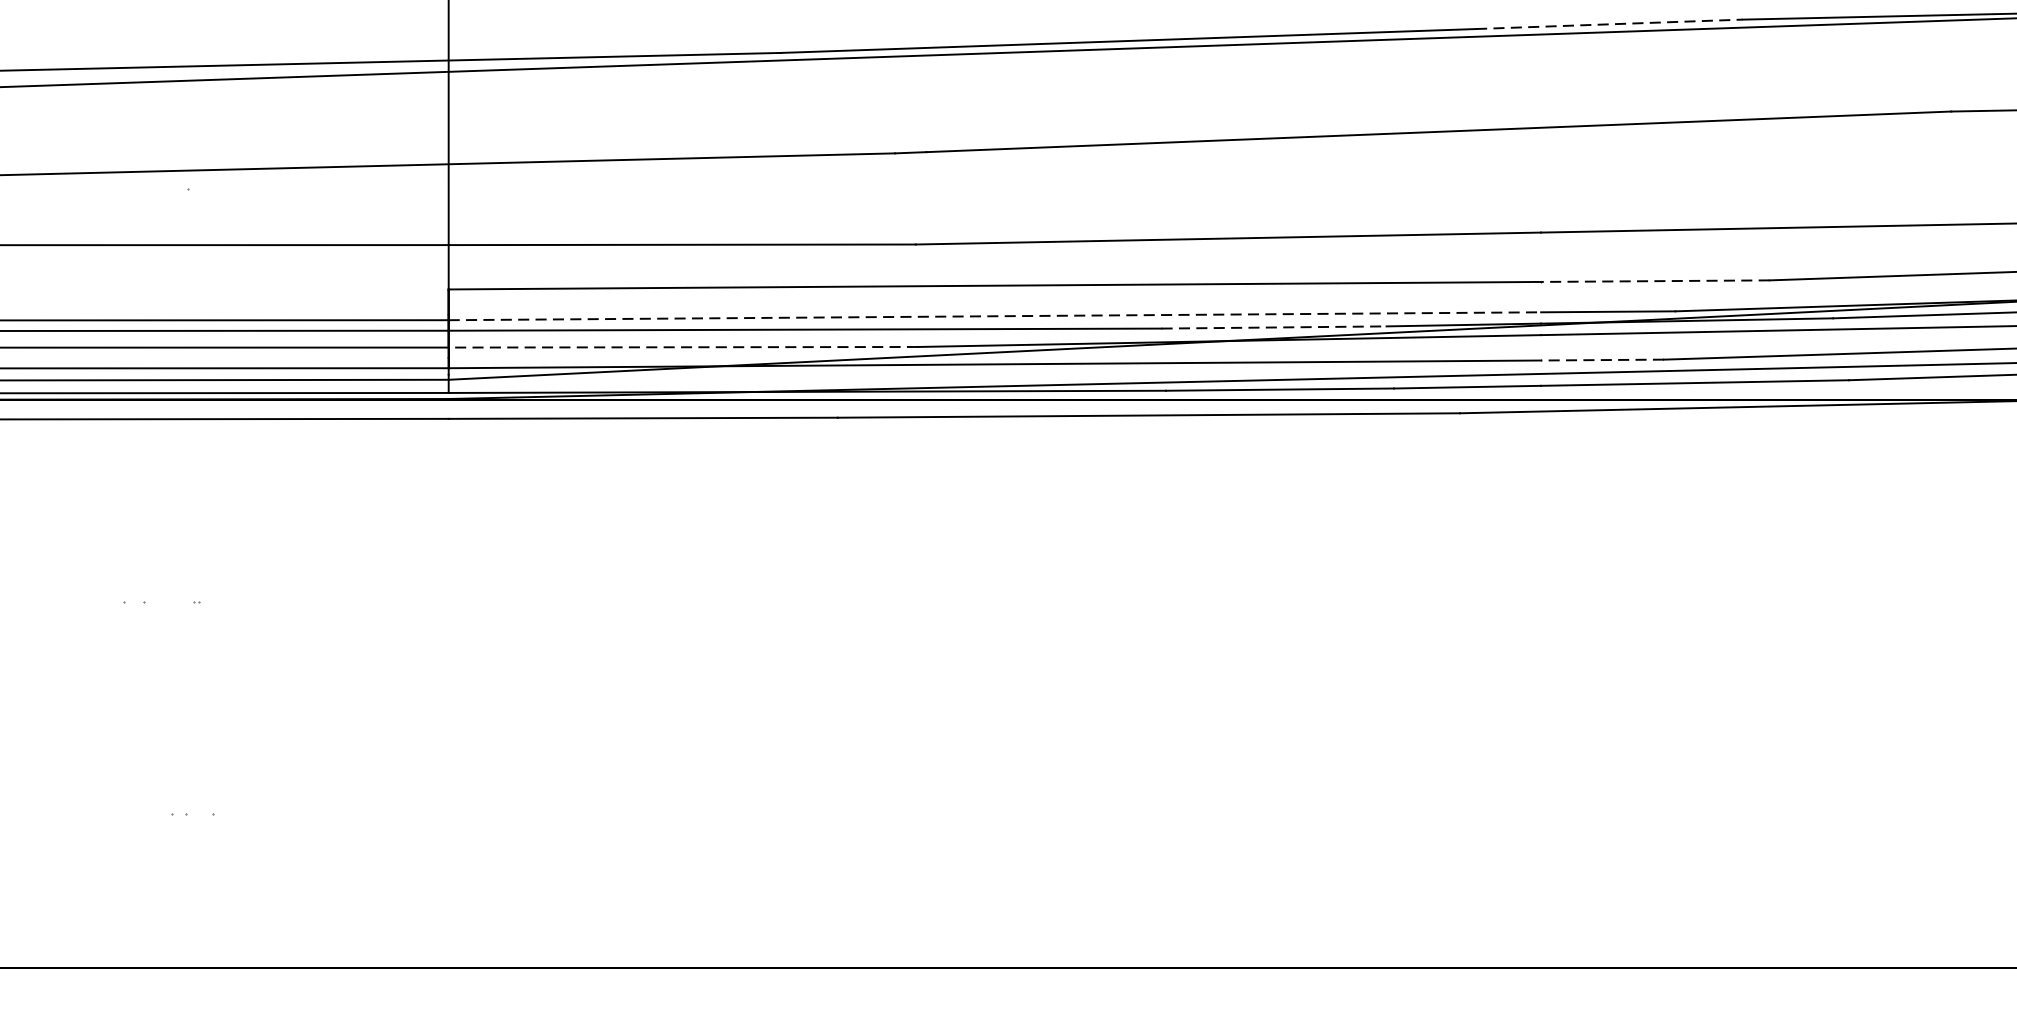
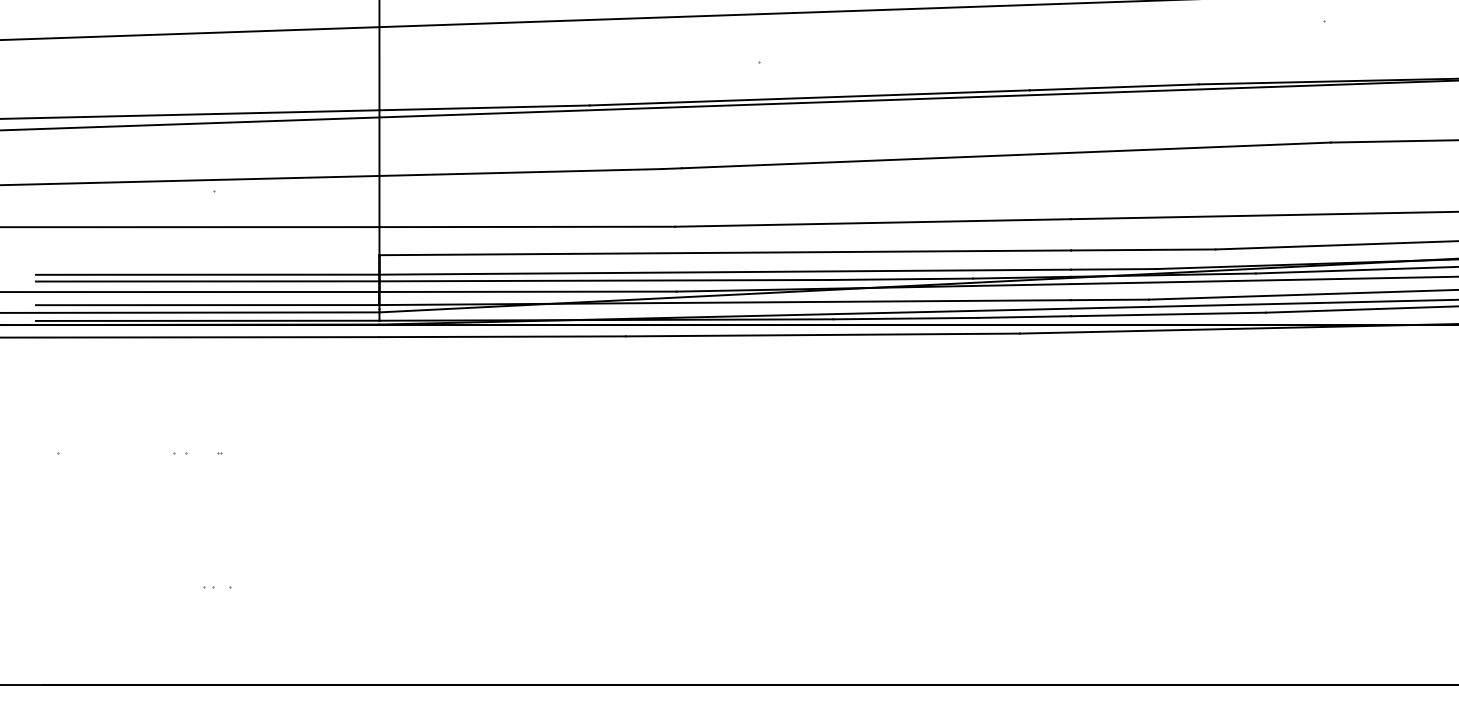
line: (1609, 24) -> (1114, 87), dashed -> solid
line: (1654, 280) -> (1142, 249), dashed -> solid
line: (995, 316) -> (725, 272), dashed -> solid
line: (1274, 327) -> (902, 279), dashed -> solid
line: (684, 346) -> (528, 291), dashed -> solid
line: (1601, 359) -> (1109, 299), dashed -> solid

